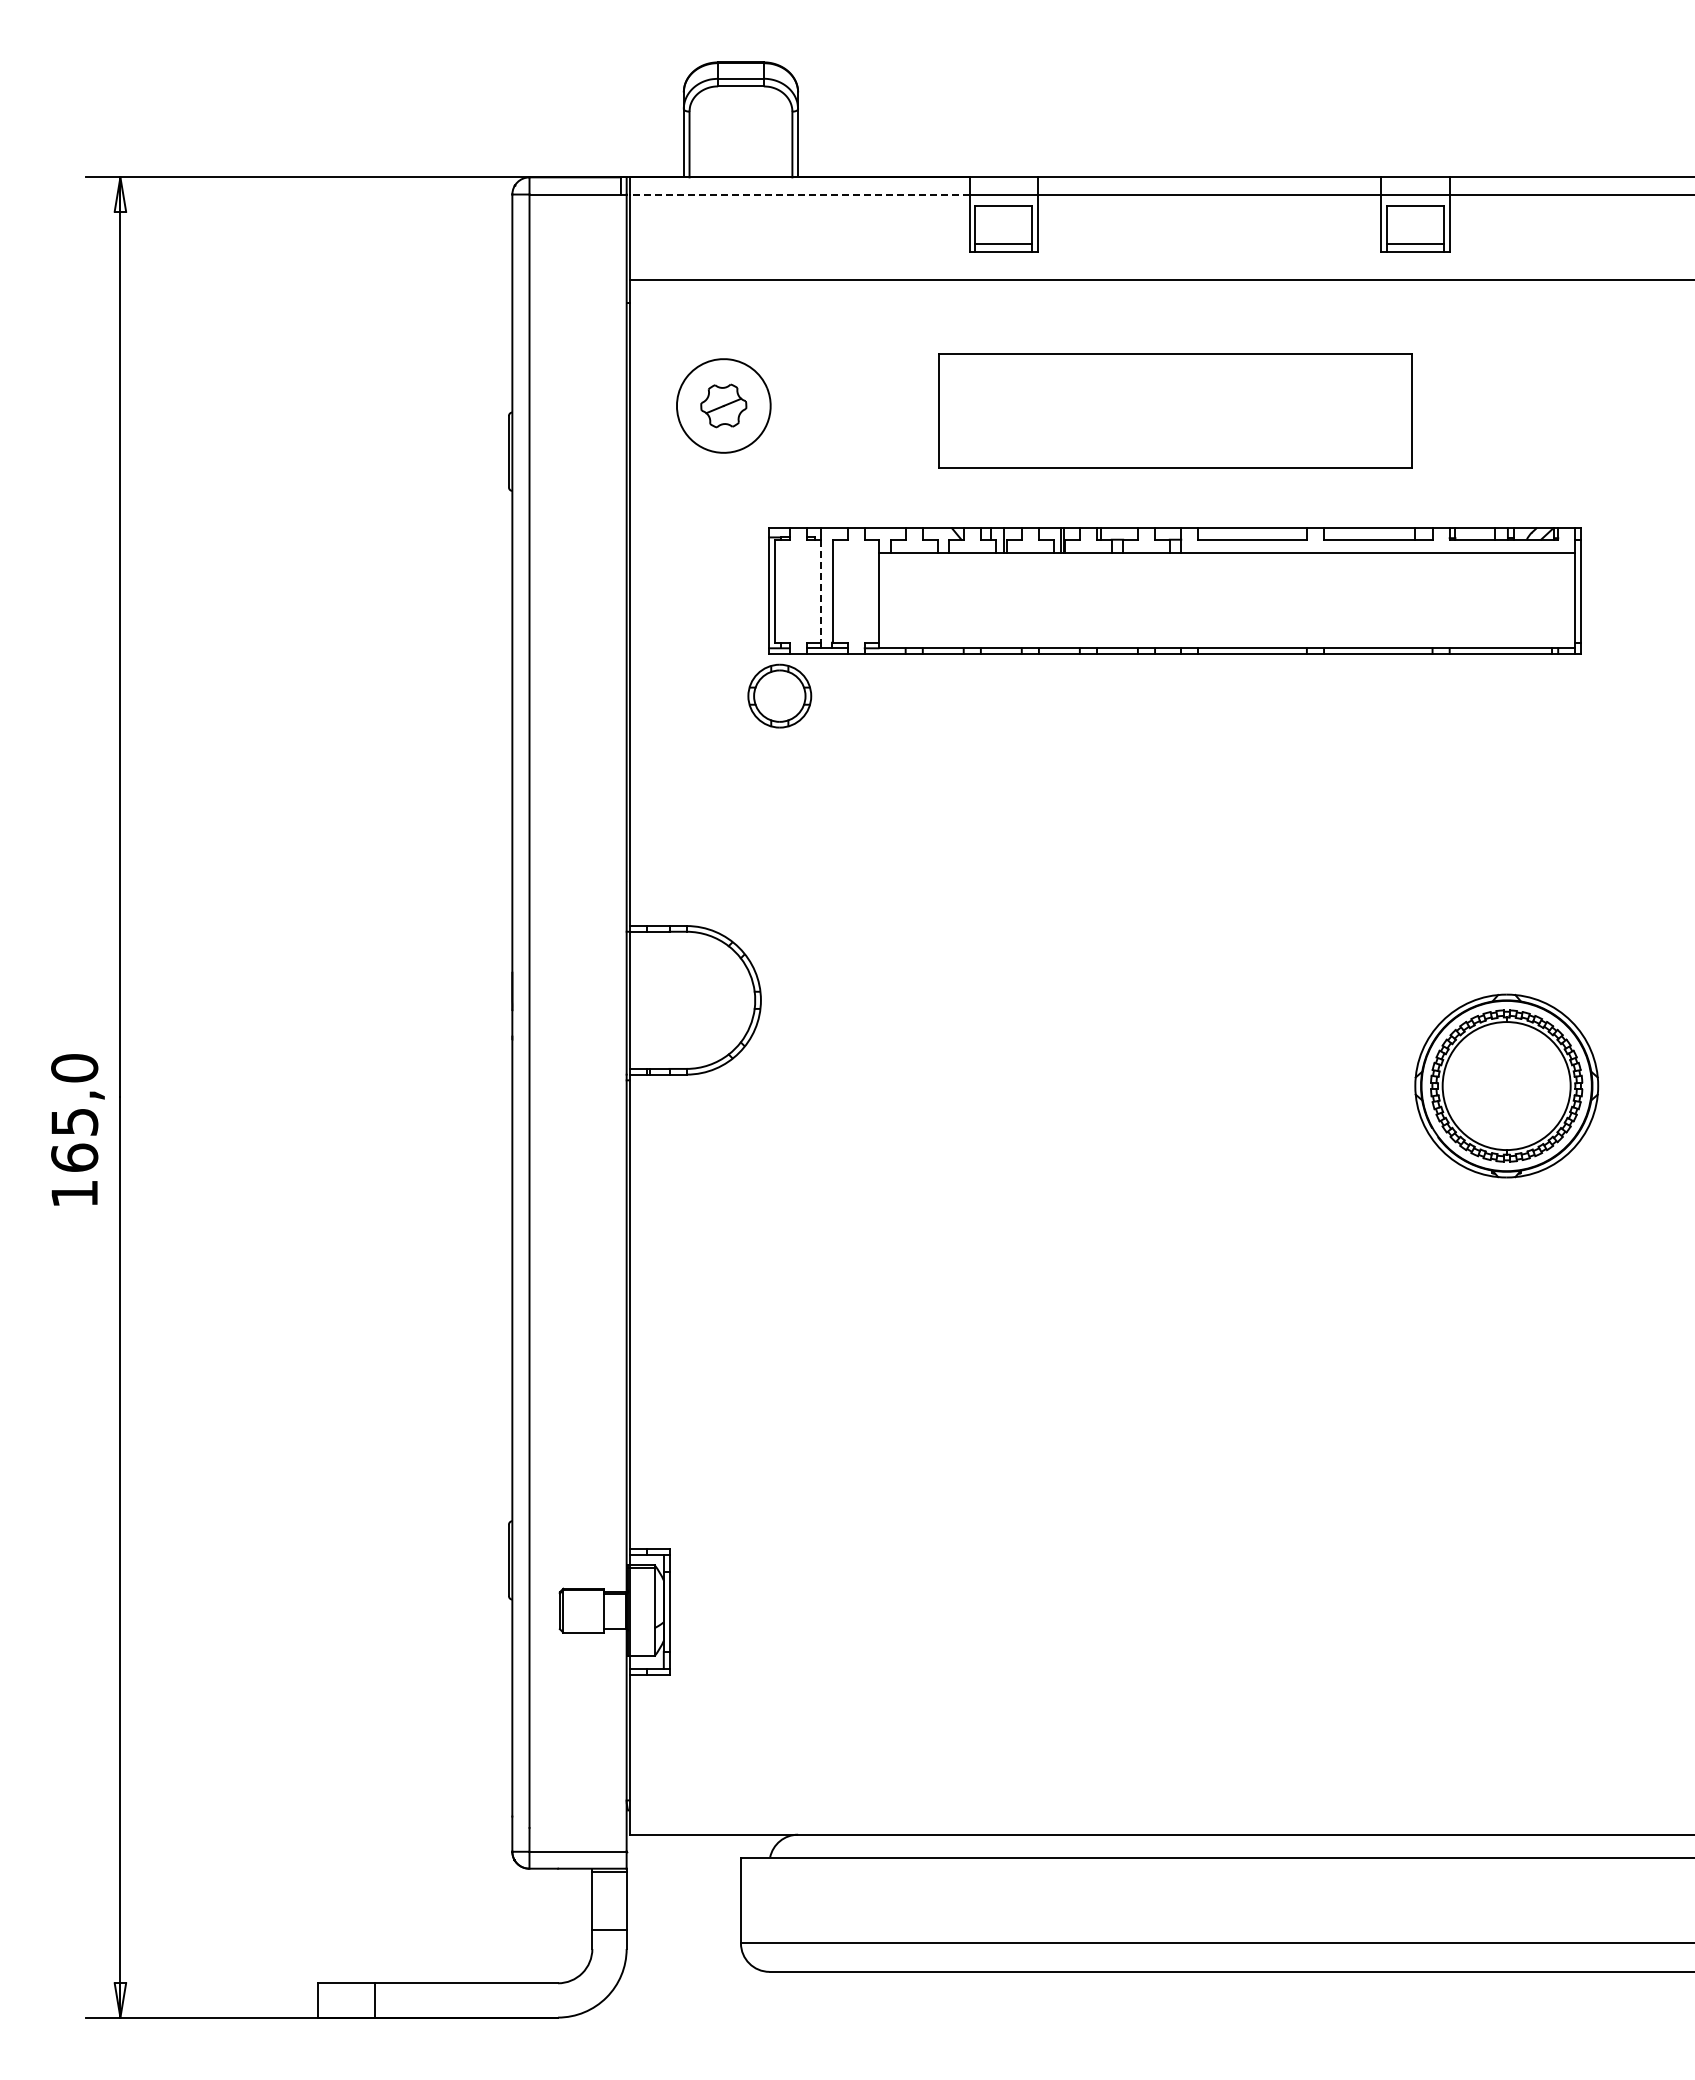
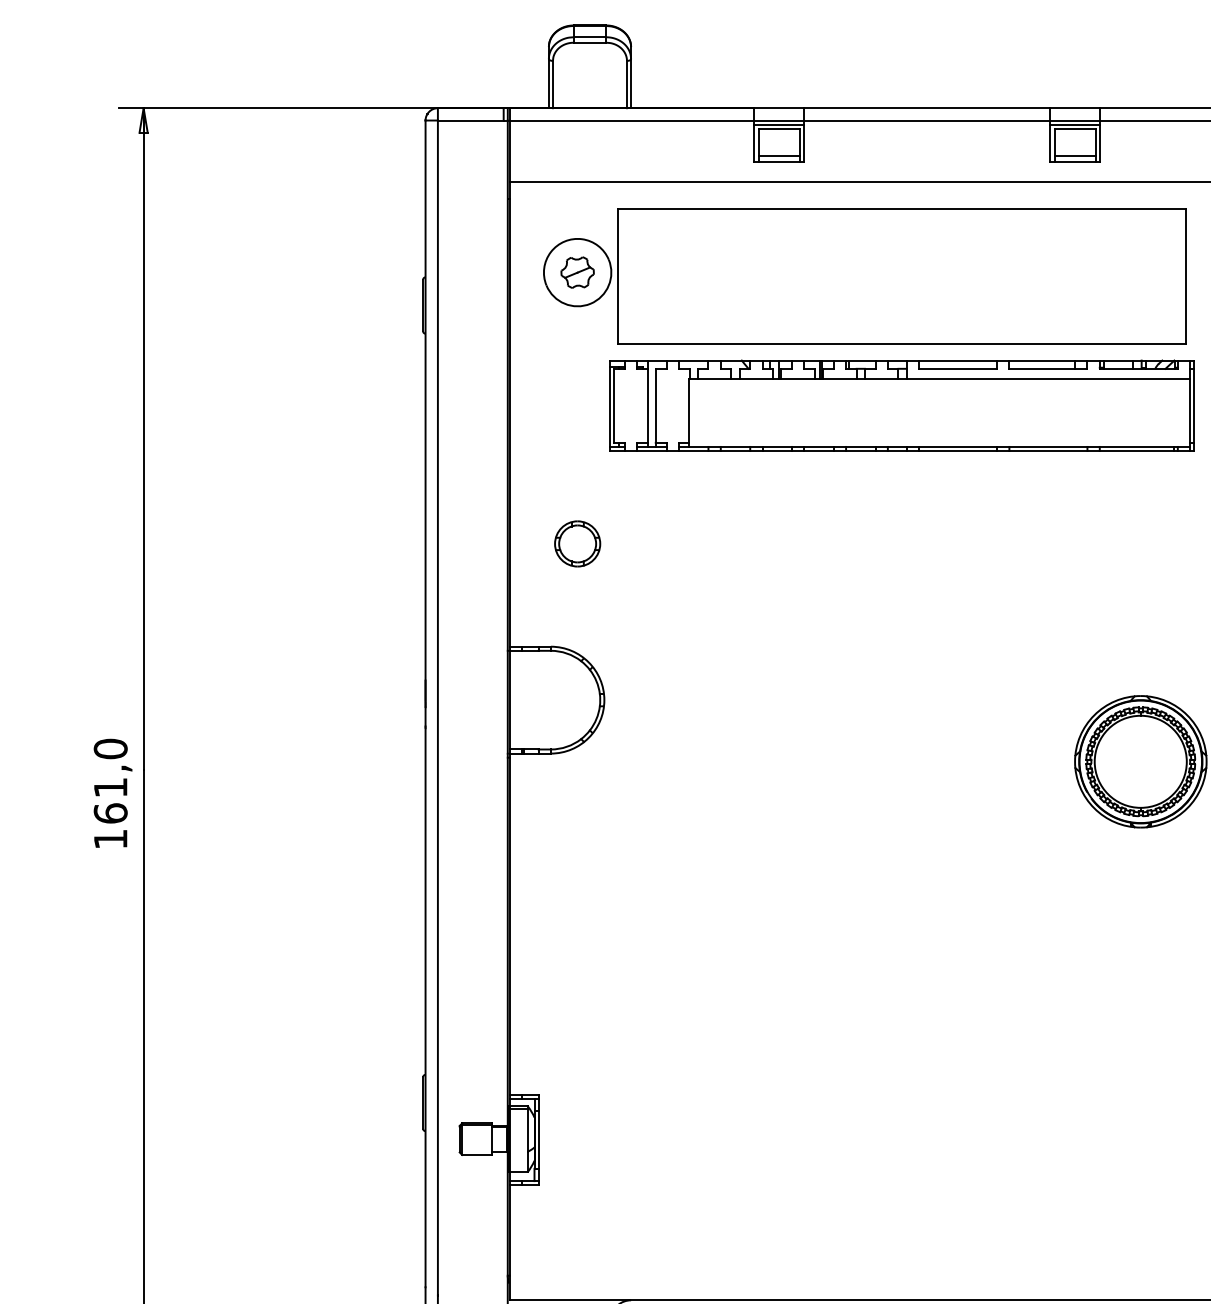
line: (799, 194) -> (632, 120), dashed -> solid
line: (1003, 200) -> (778, 124), added
line: (1415, 200) -> (1075, 124), added
part: (1175, 410) -> (902, 275), size x1.67
line: (821, 591) -> (647, 406), dashed -> solid
part: (779, 695) -> (577, 543), moved
text: (74, 1122) -> (110, 788), 165,0 -> 161,0

